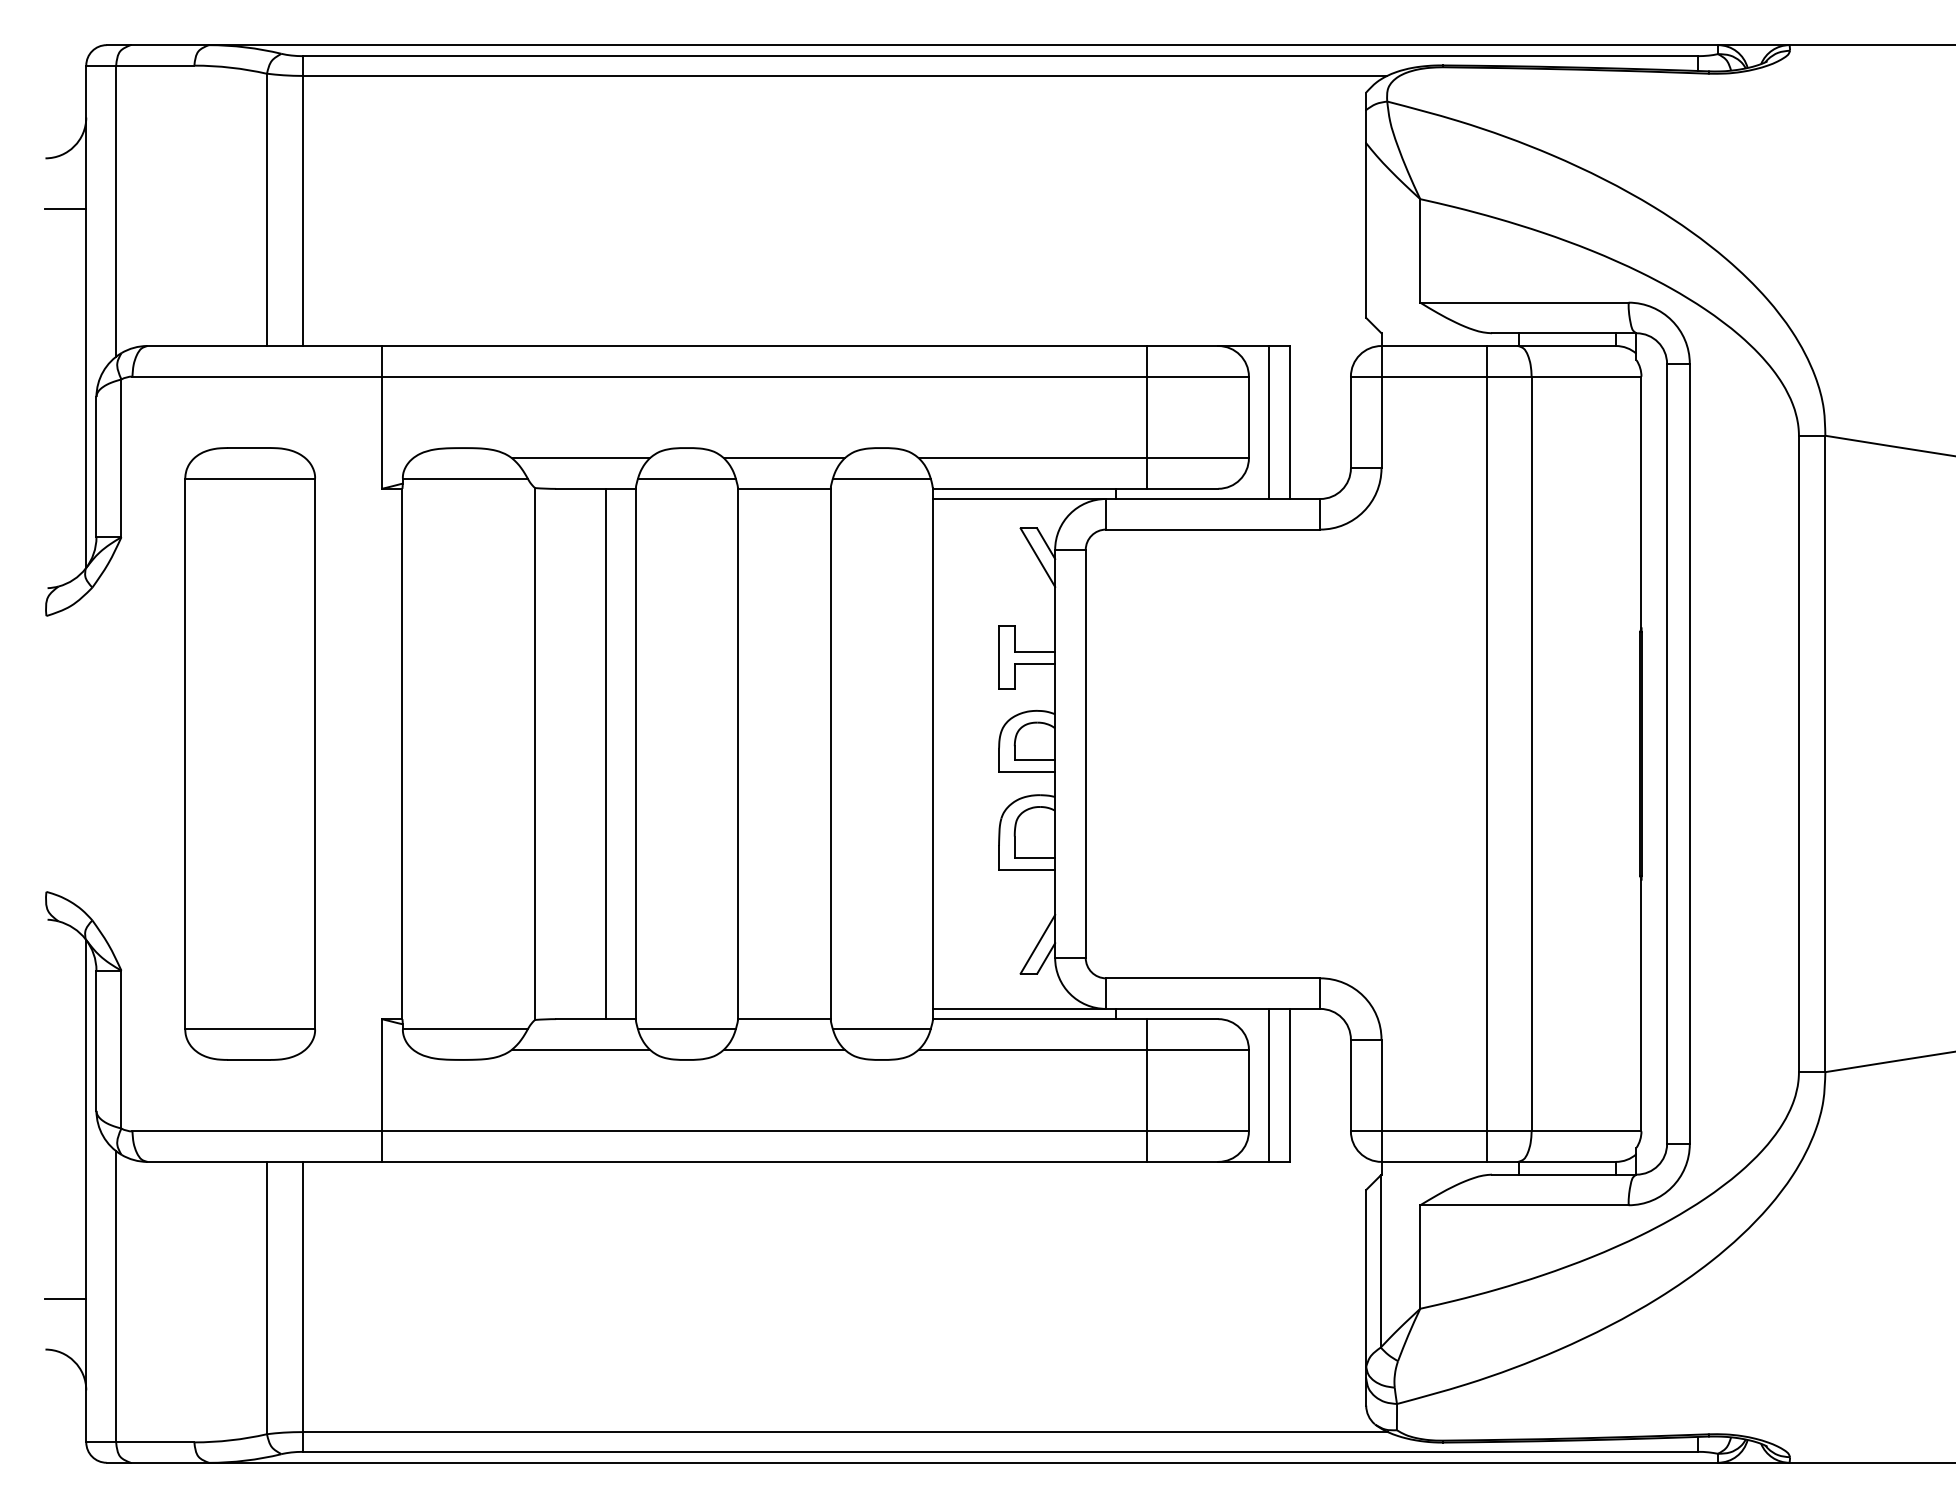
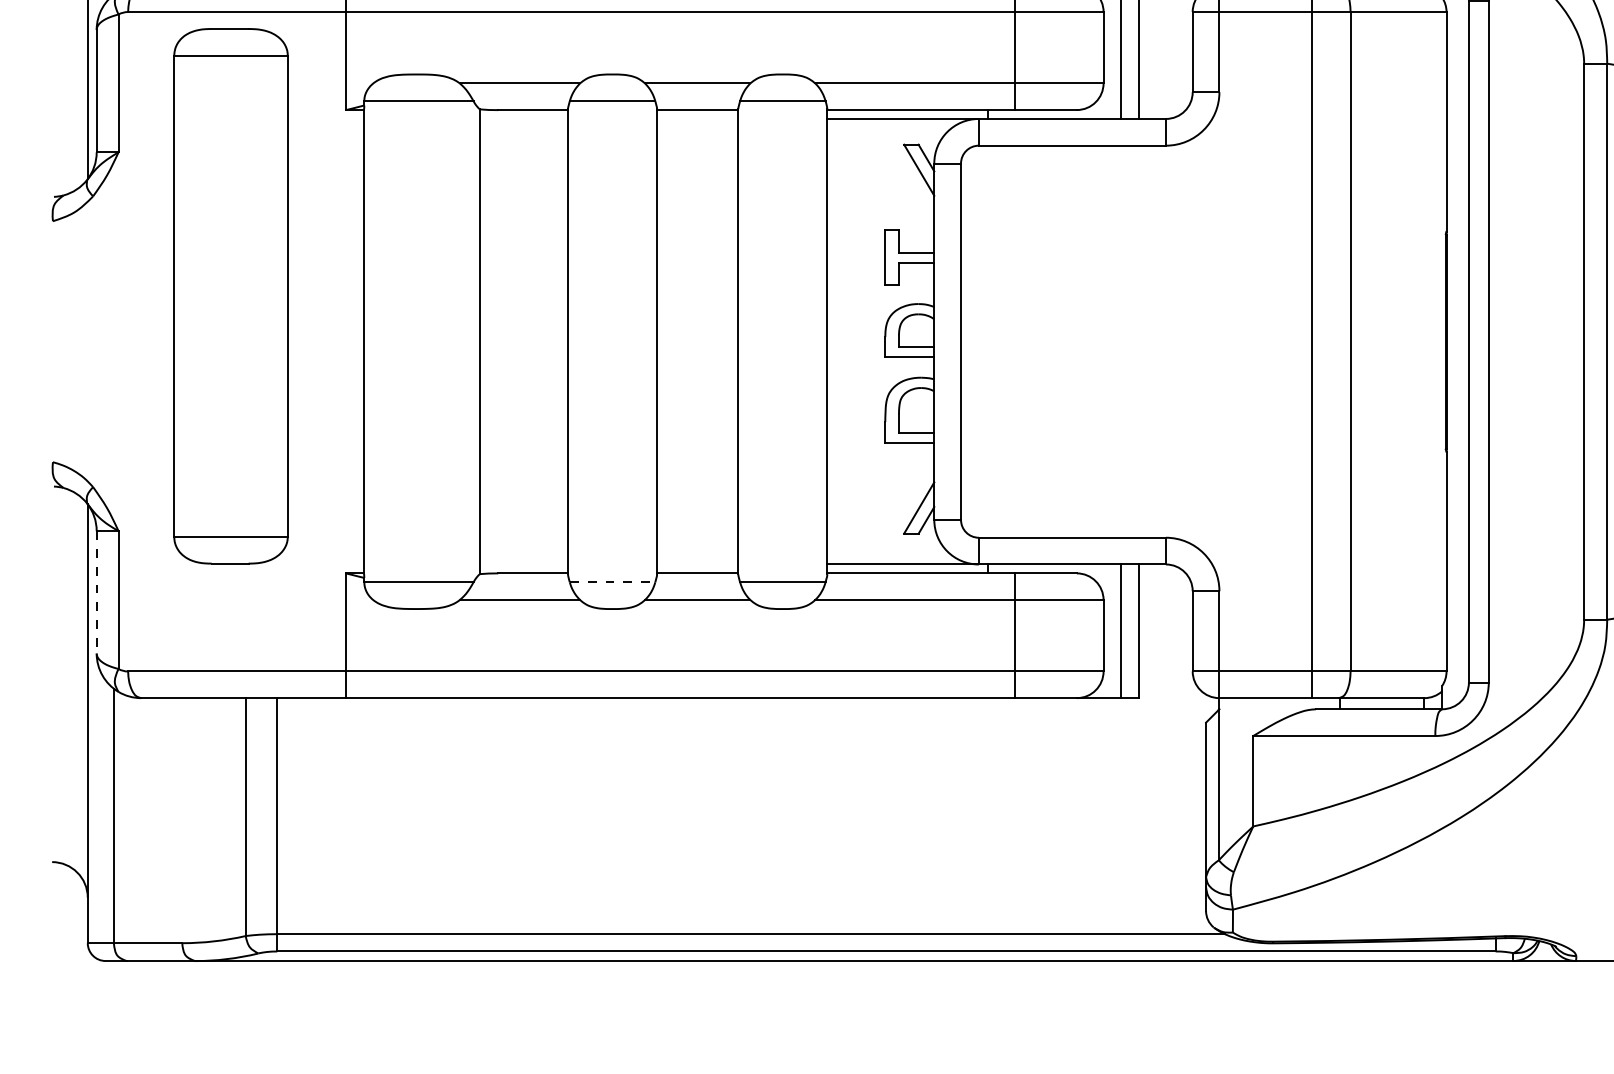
part: (249, 753) -> (230, 295), moved
line: (606, 753) -> (542, 341), removed
line: (686, 1029) -> (612, 582), solid -> dashed
line: (96, 1041) -> (96, 592), solid -> dashed
line: (65, 1298) -> (69, 817), removed

